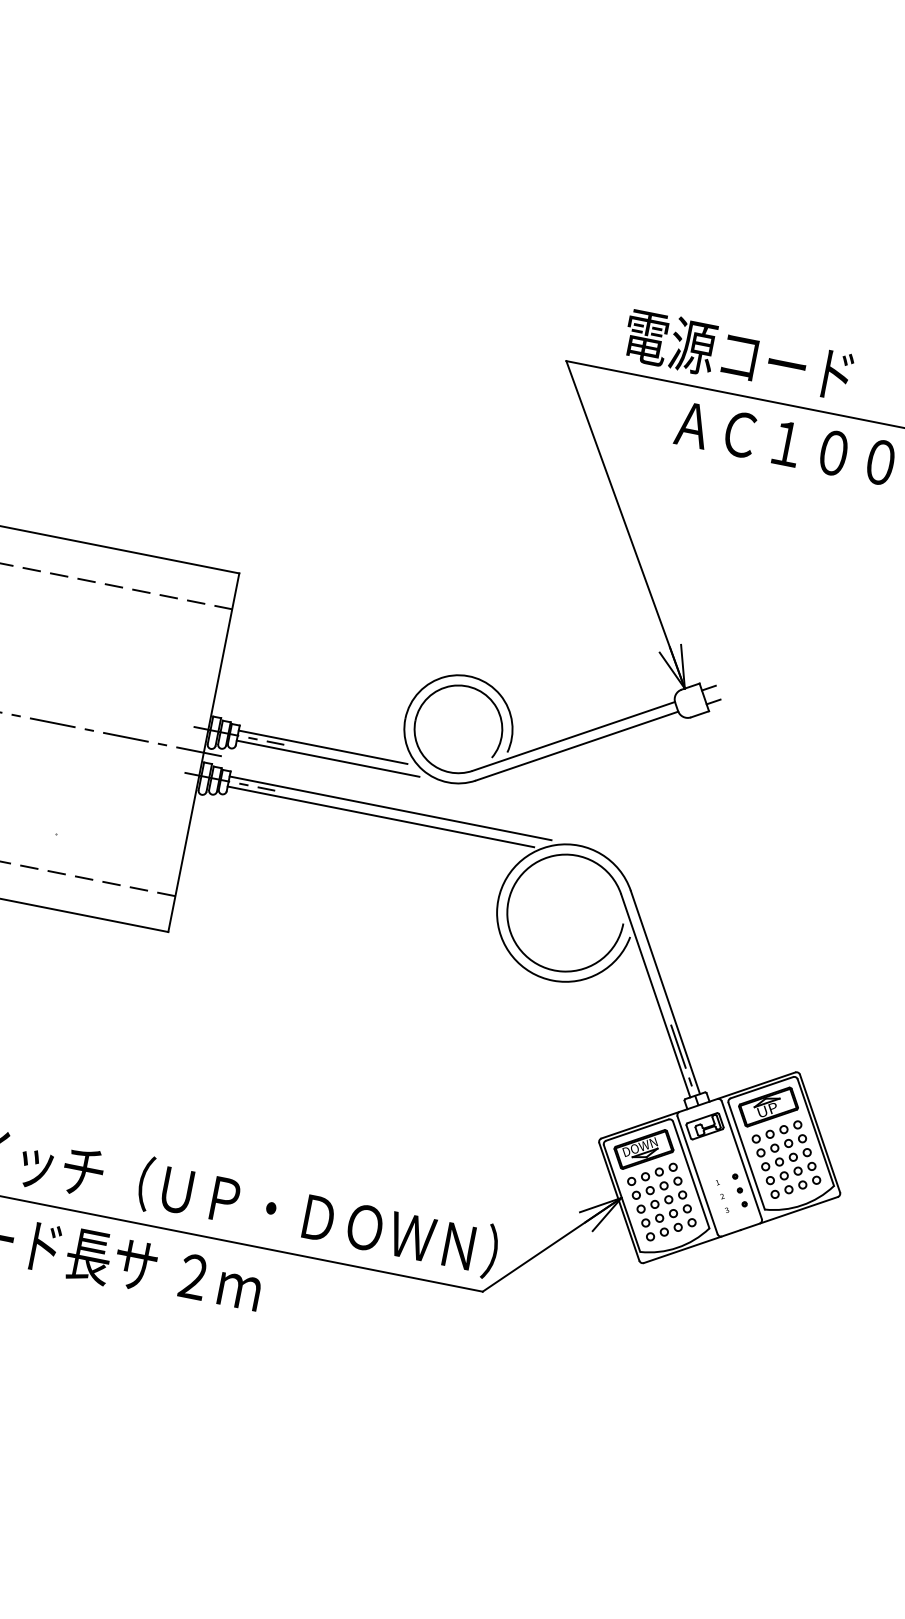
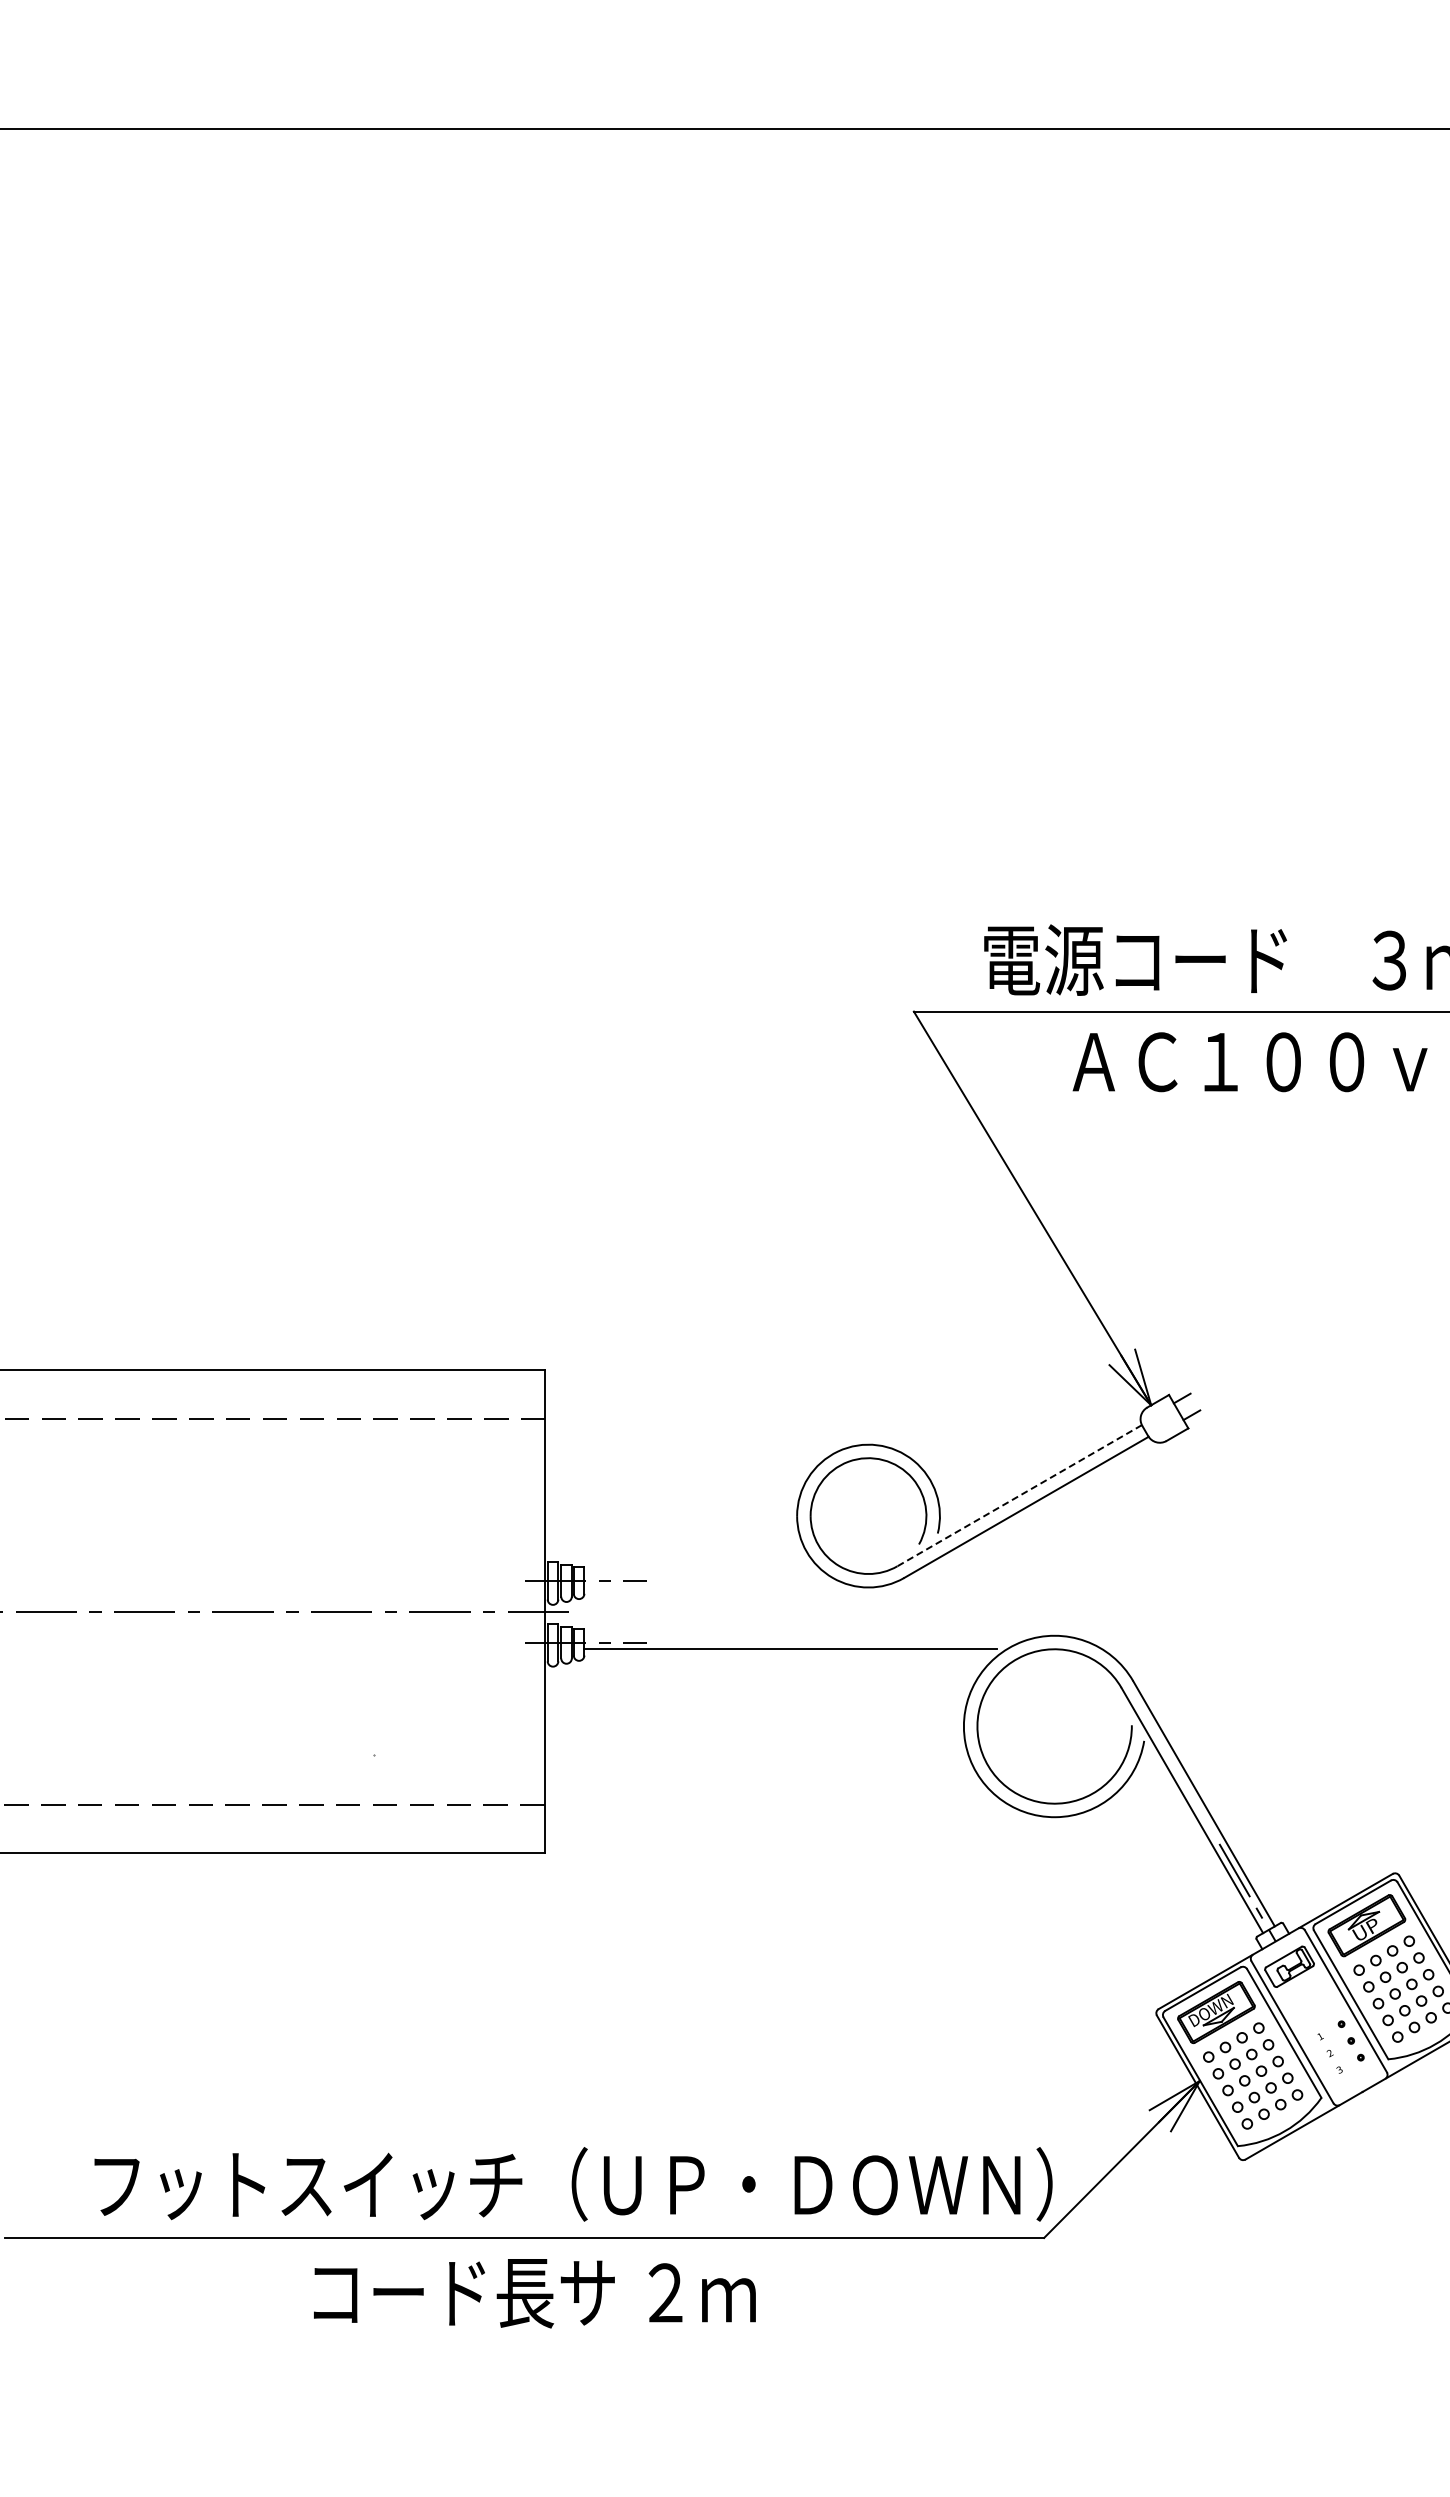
line: (573, 736) -> (1019, 1495), solid -> dashed
line: (322, 747) -> (697, 1574), removed
line: (328, 758) -> (707, 1587), removed
line: (390, 808) -> (800, 1635), removed

